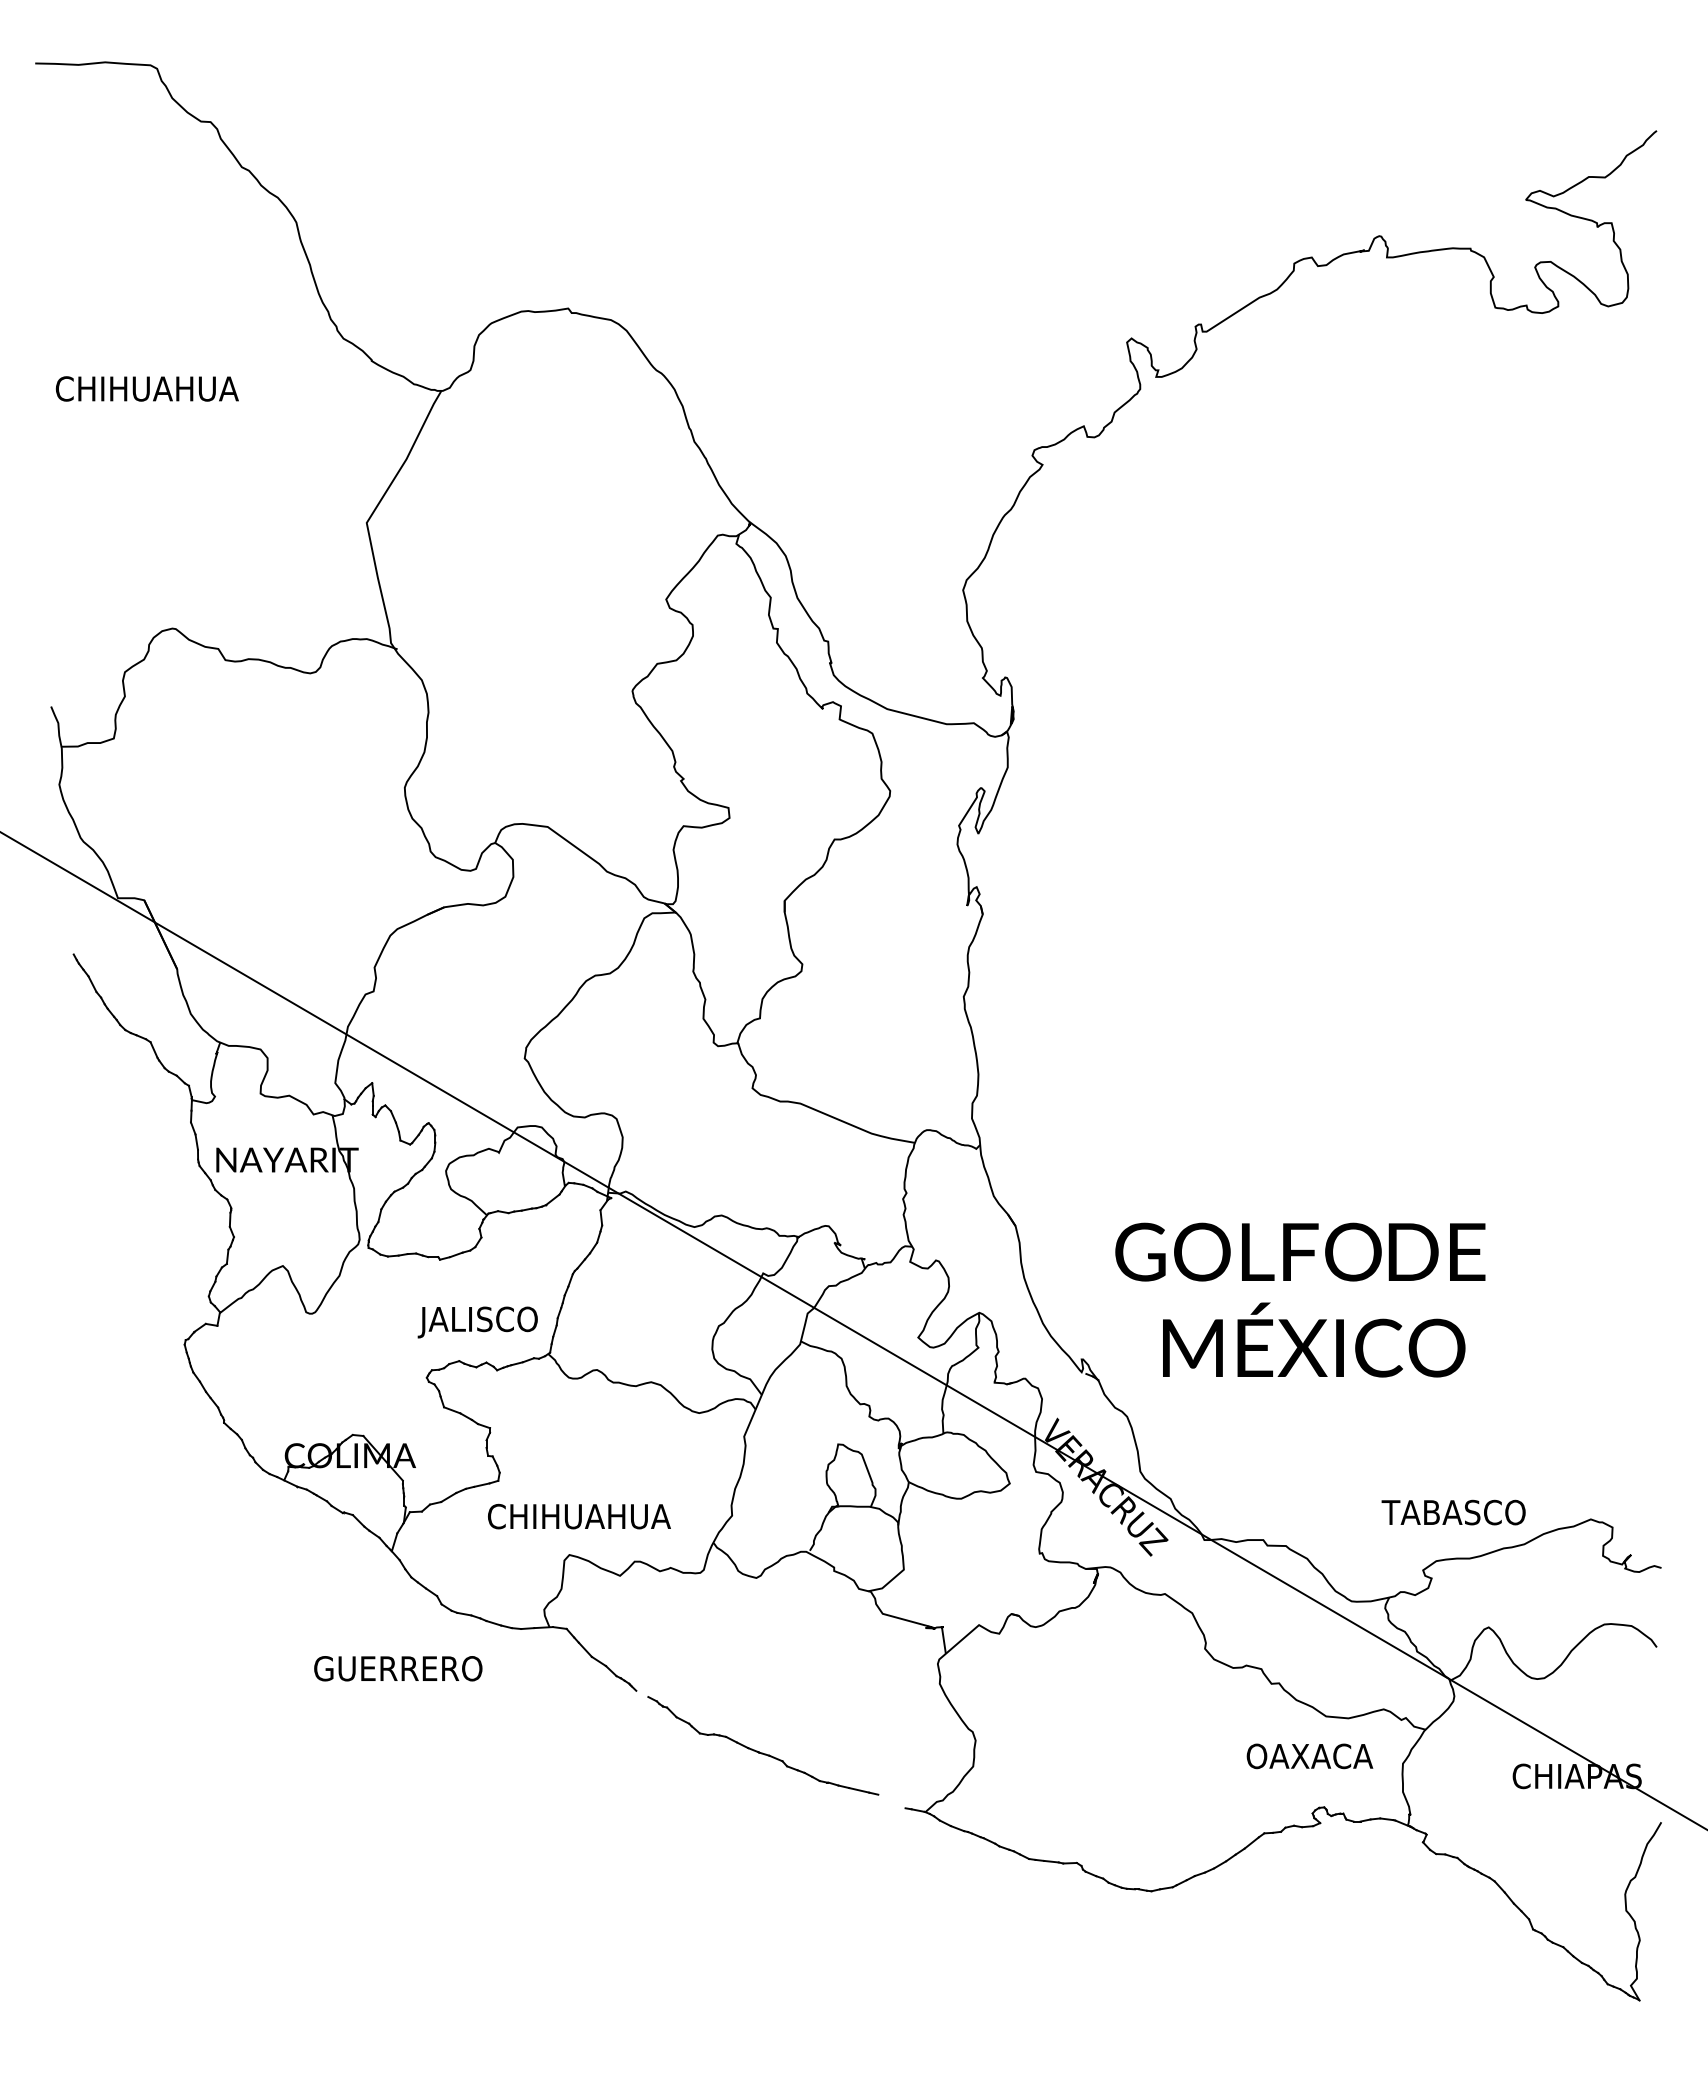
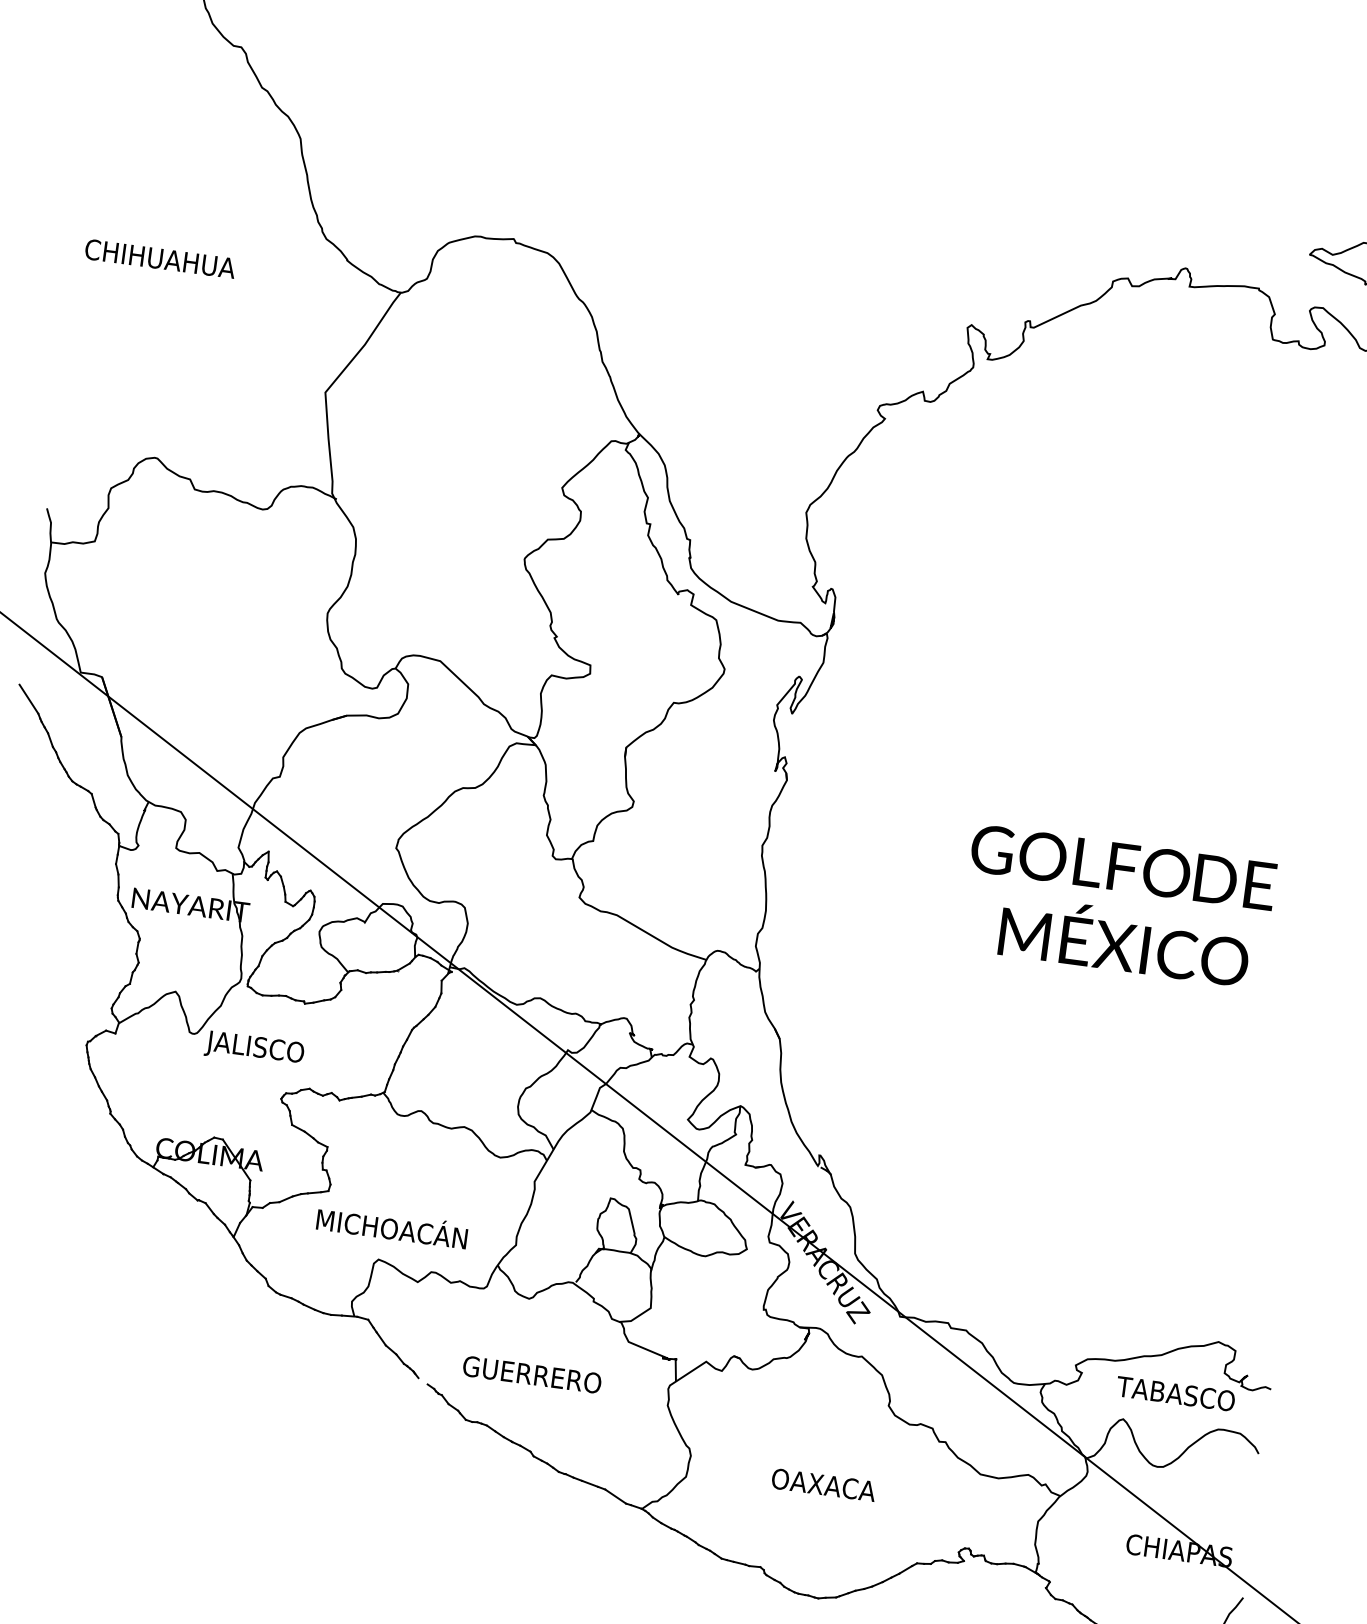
line: (59, 938) -> (28, 699), added
text: (1300, 1299) -> (1118, 906), moved
text: (477, 1322) -> (254, 1049), moved
text: (1453, 1512) -> (1175, 1393), moved
text: (580, 1513) -> (392, 1226), CHIHUAHUA -> MICHOACÁN
text: (398, 1668) -> (532, 1374), moved
text: (1309, 1756) -> (823, 1485), moved
line: (891, 1801) -> (615, 1496), added

